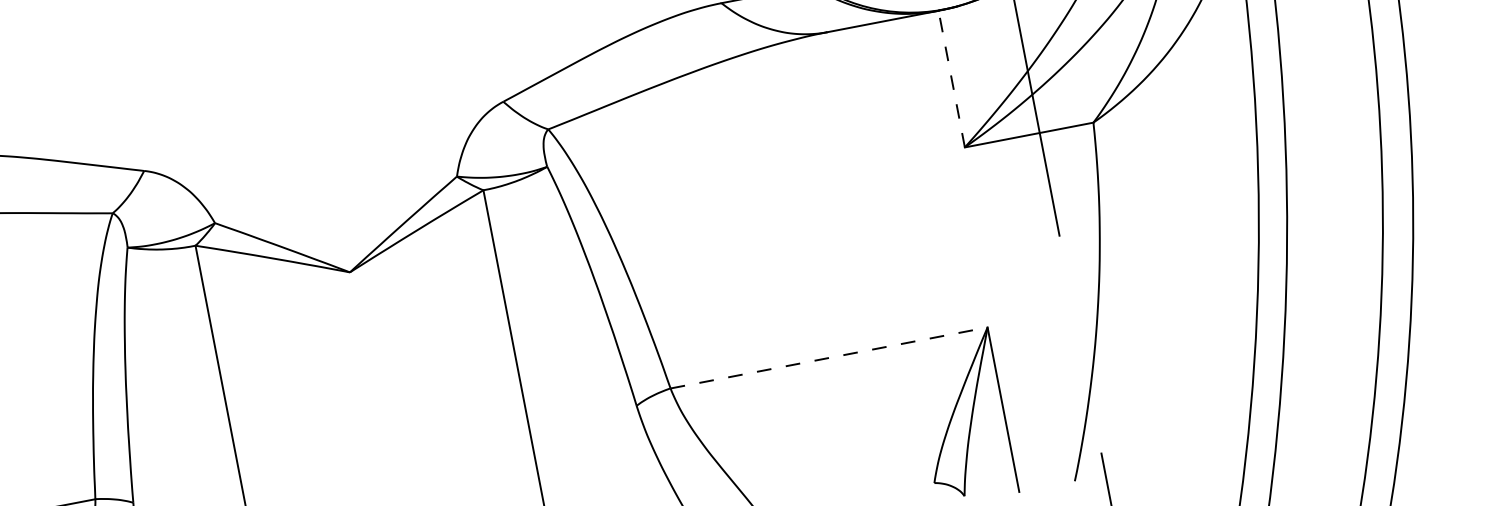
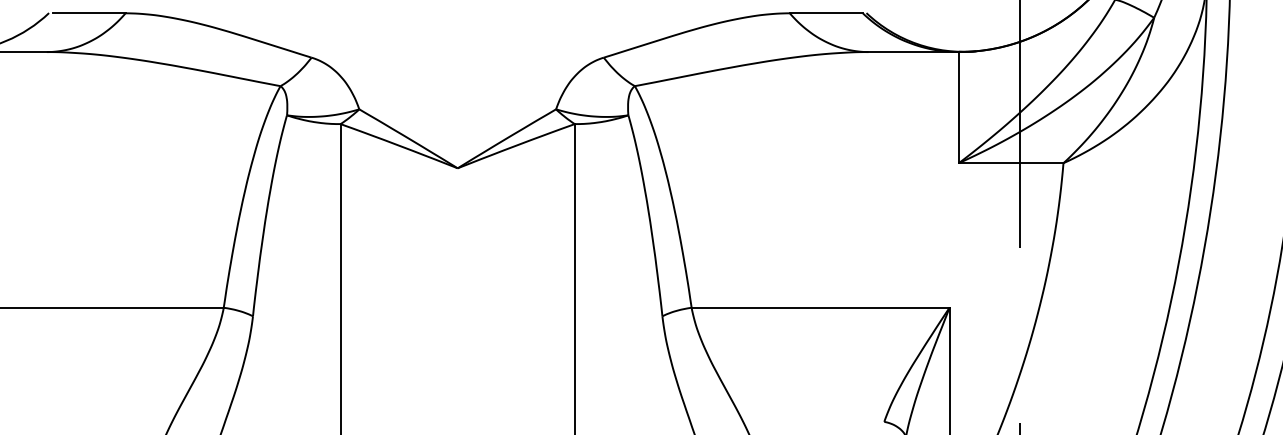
line: (951, 79) -> (958, 107), dashed -> solid
line: (828, 357) -> (820, 307), dashed -> solid

